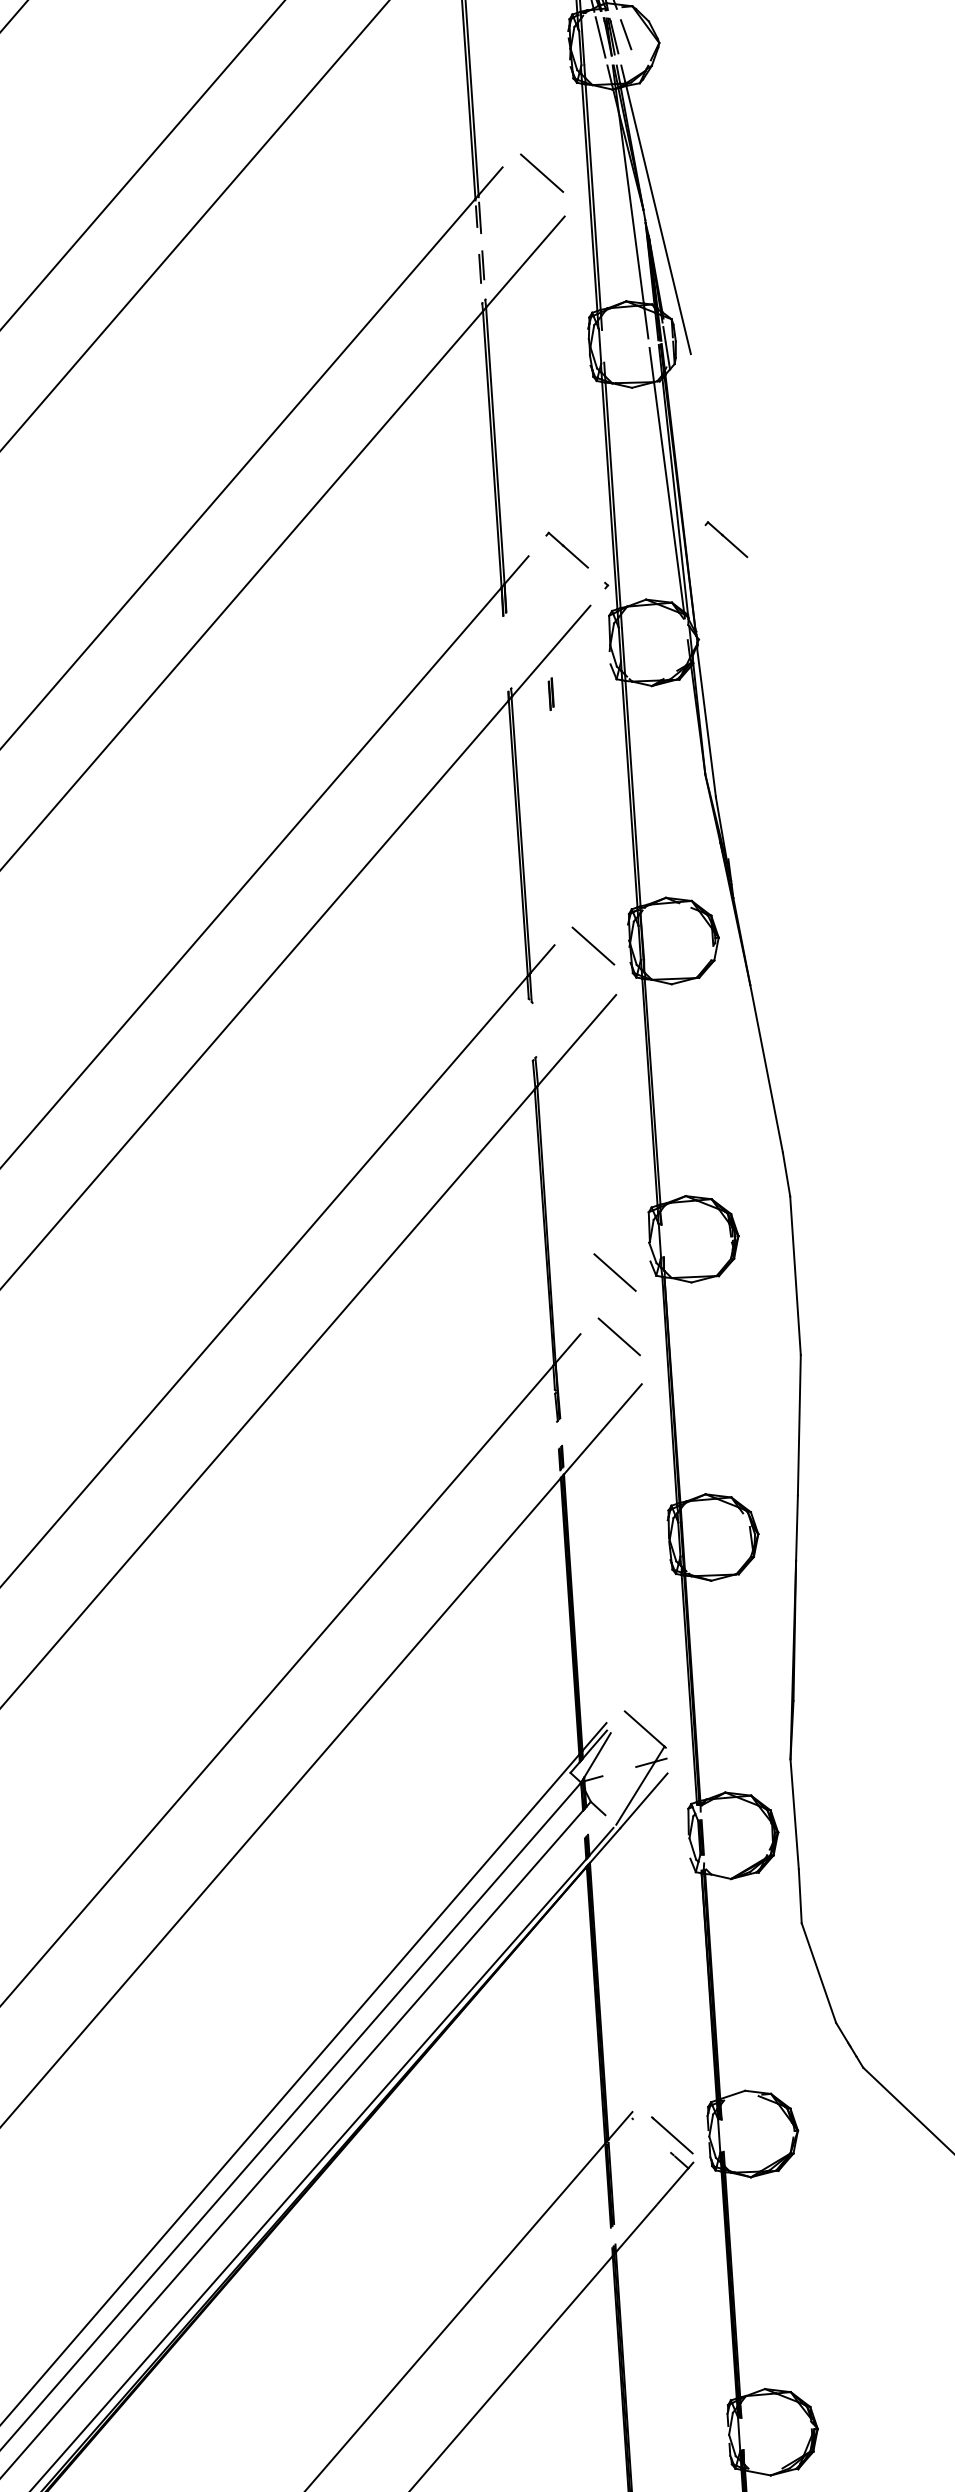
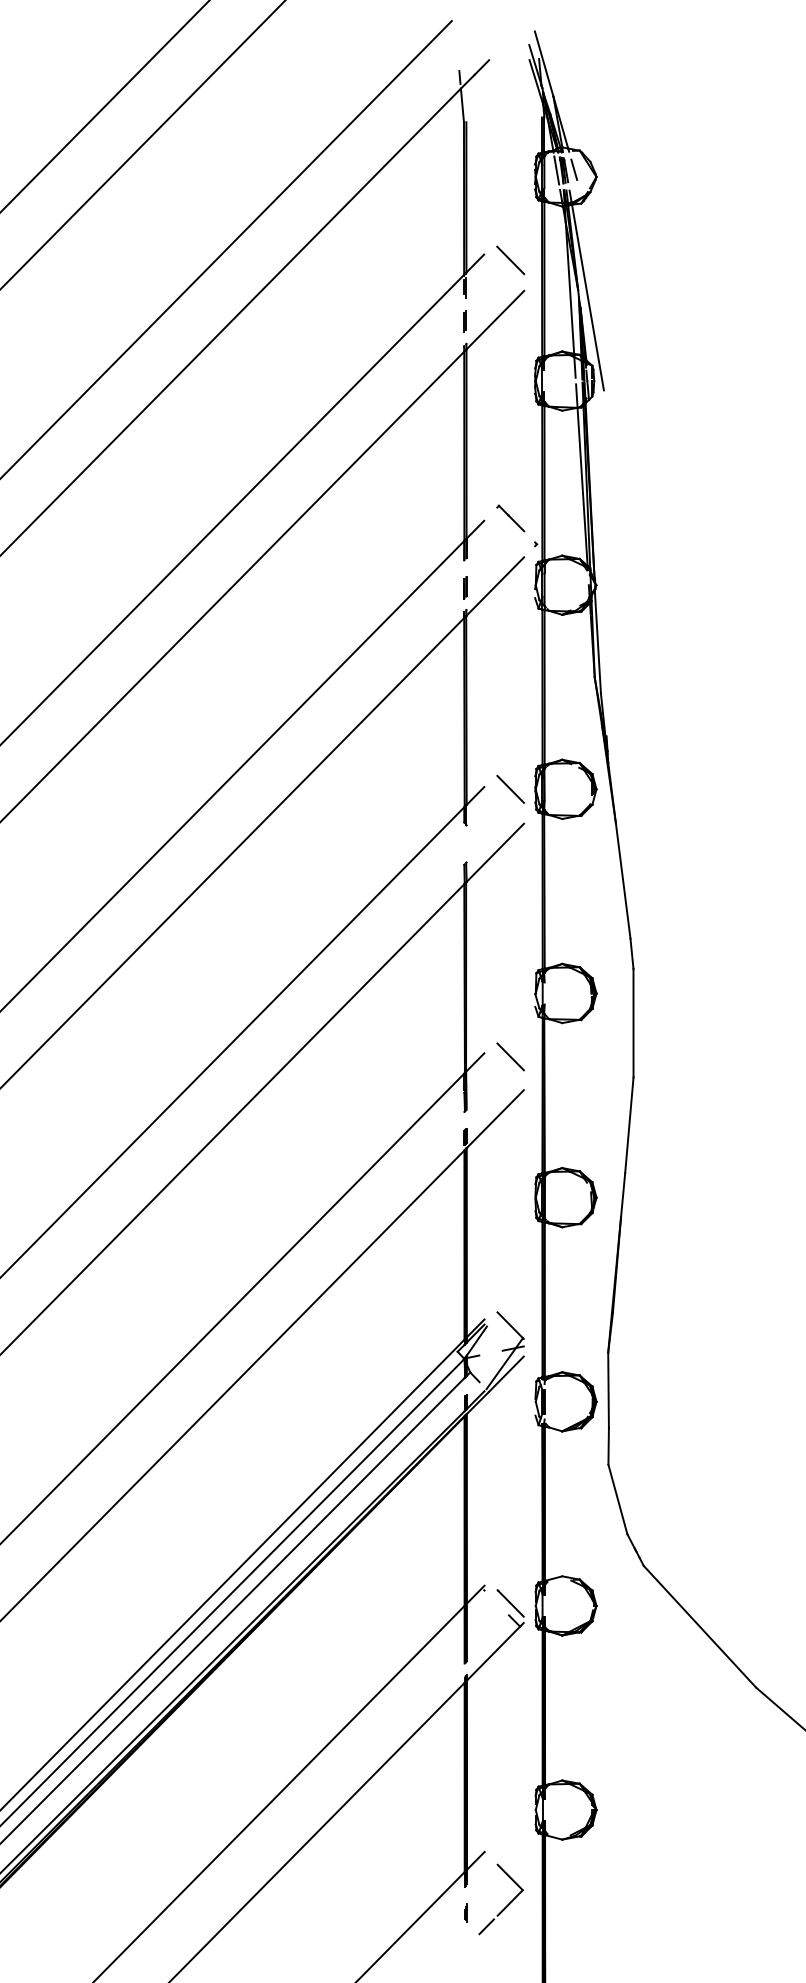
part: (726, 539) -> (619, 518), removed
part: (551, 693) -> (465, 587), moved
line: (614, 1272) -> (510, 1012), removed

